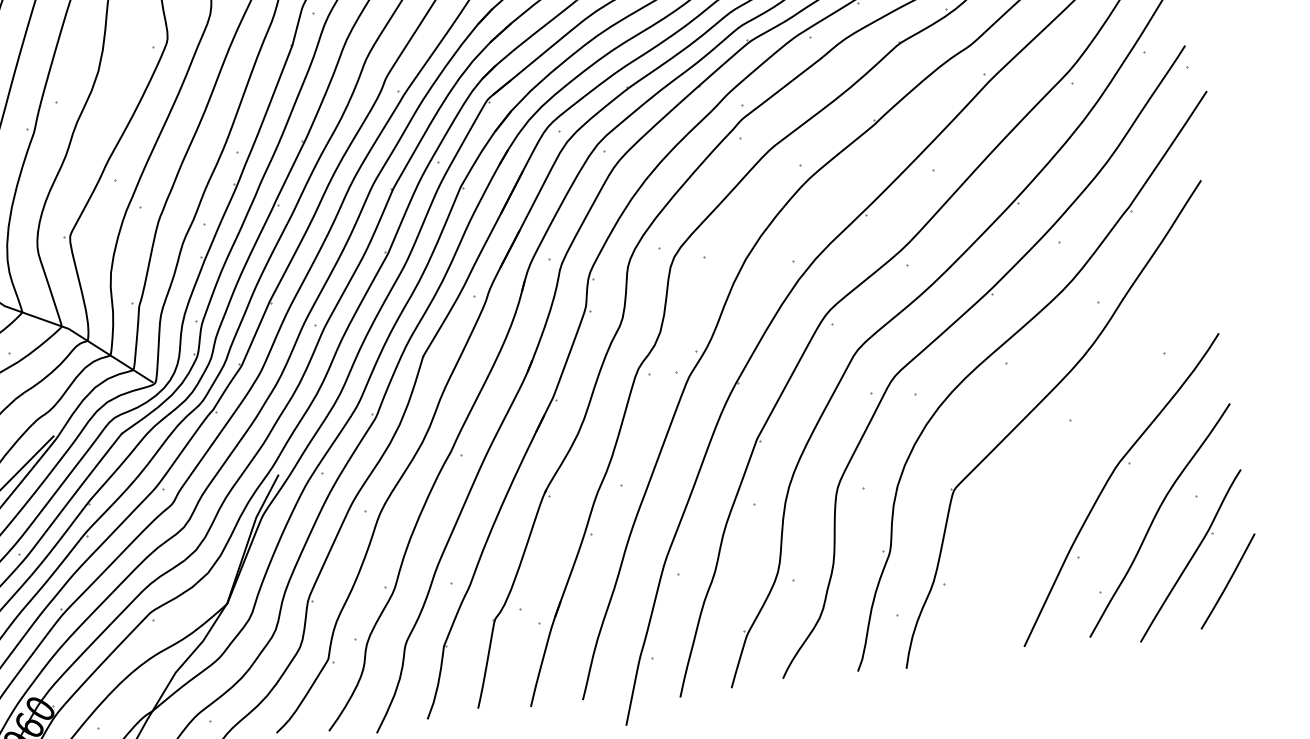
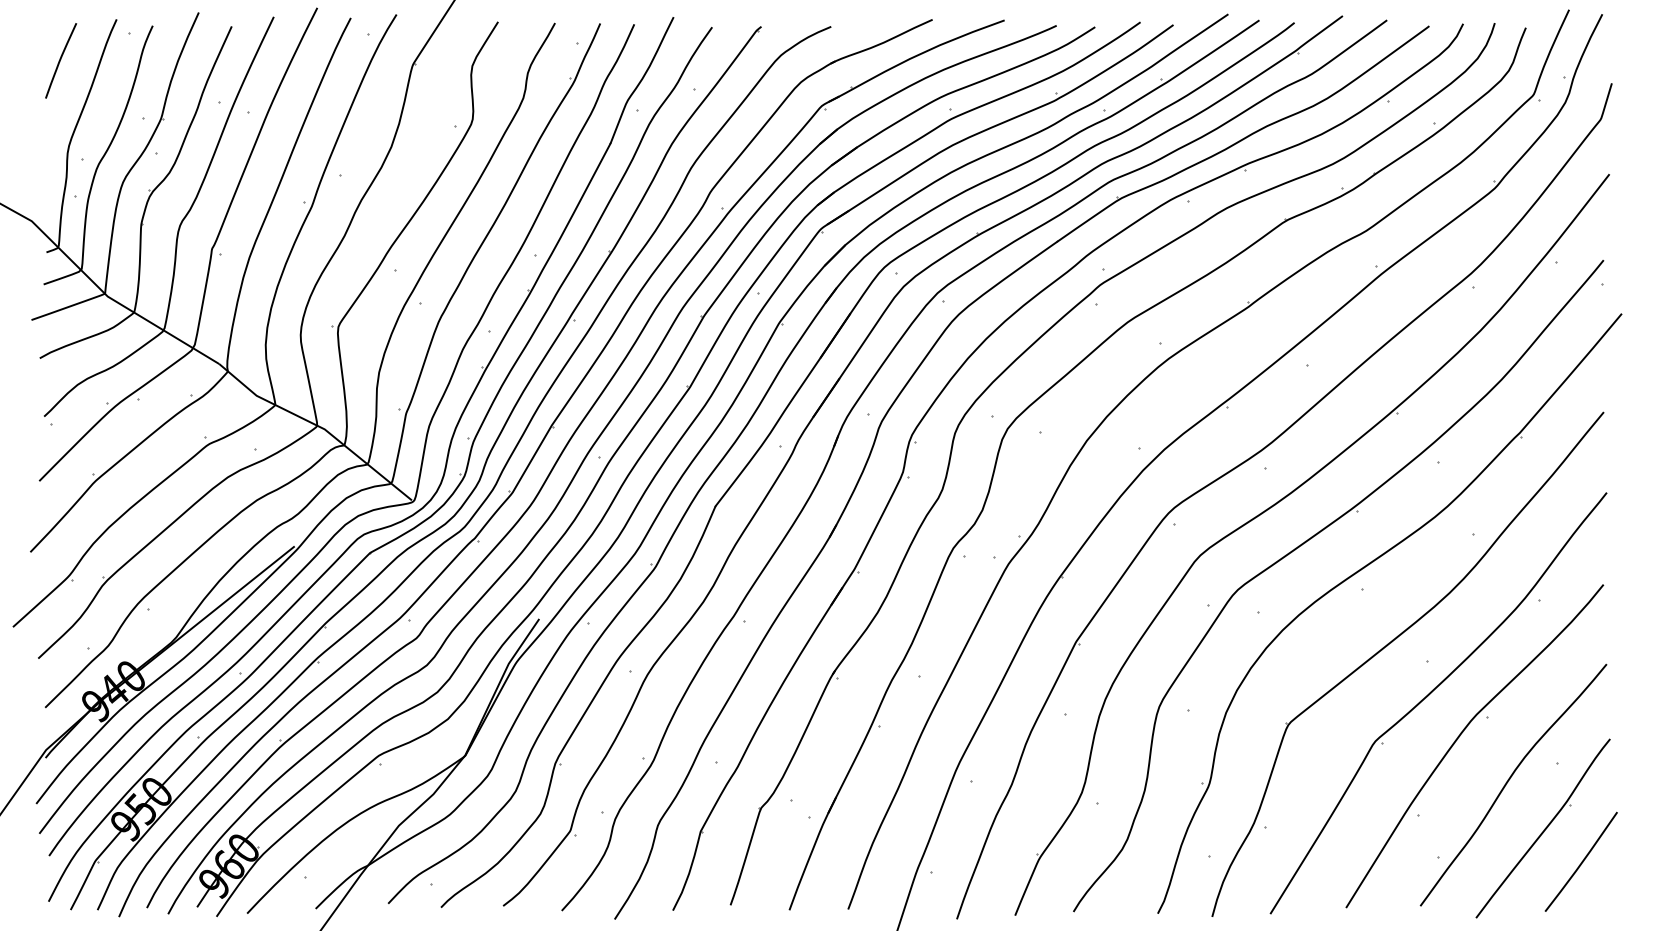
part: (1076, 448) -> (1430, 694), added

